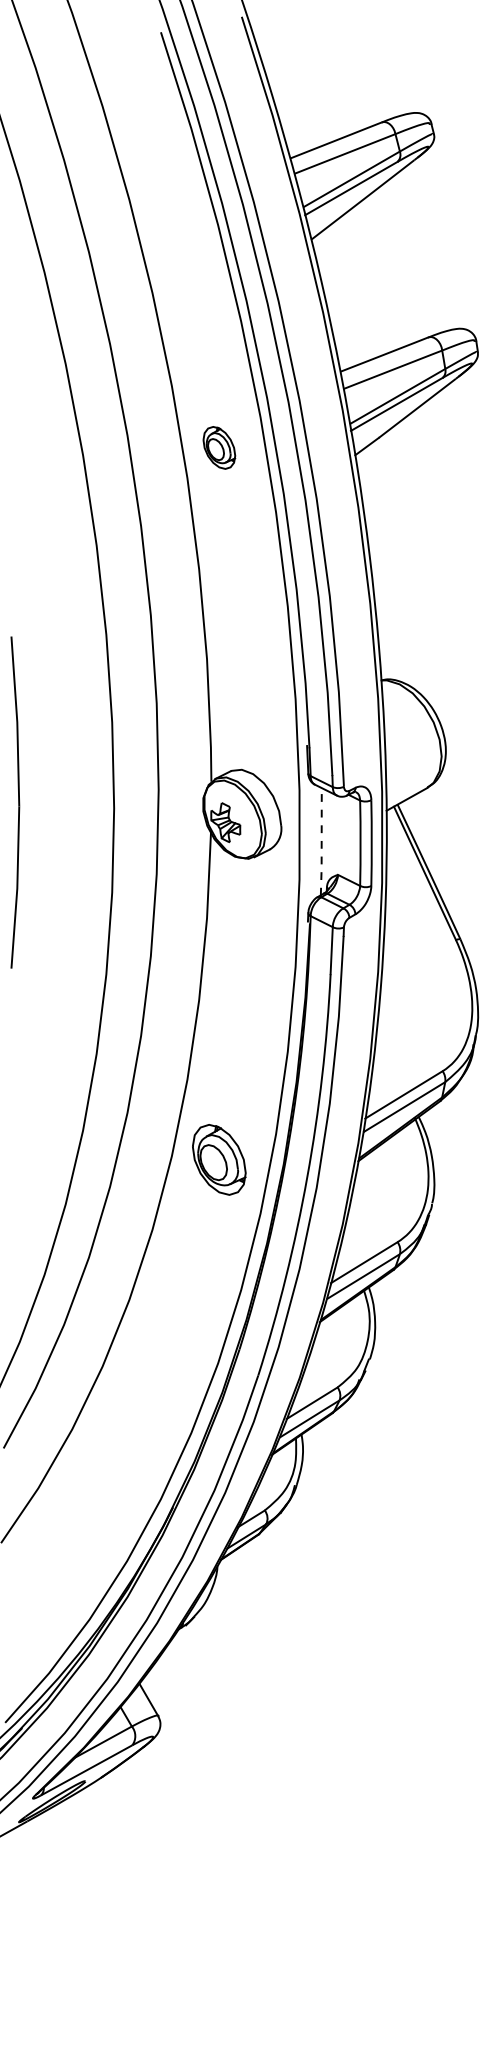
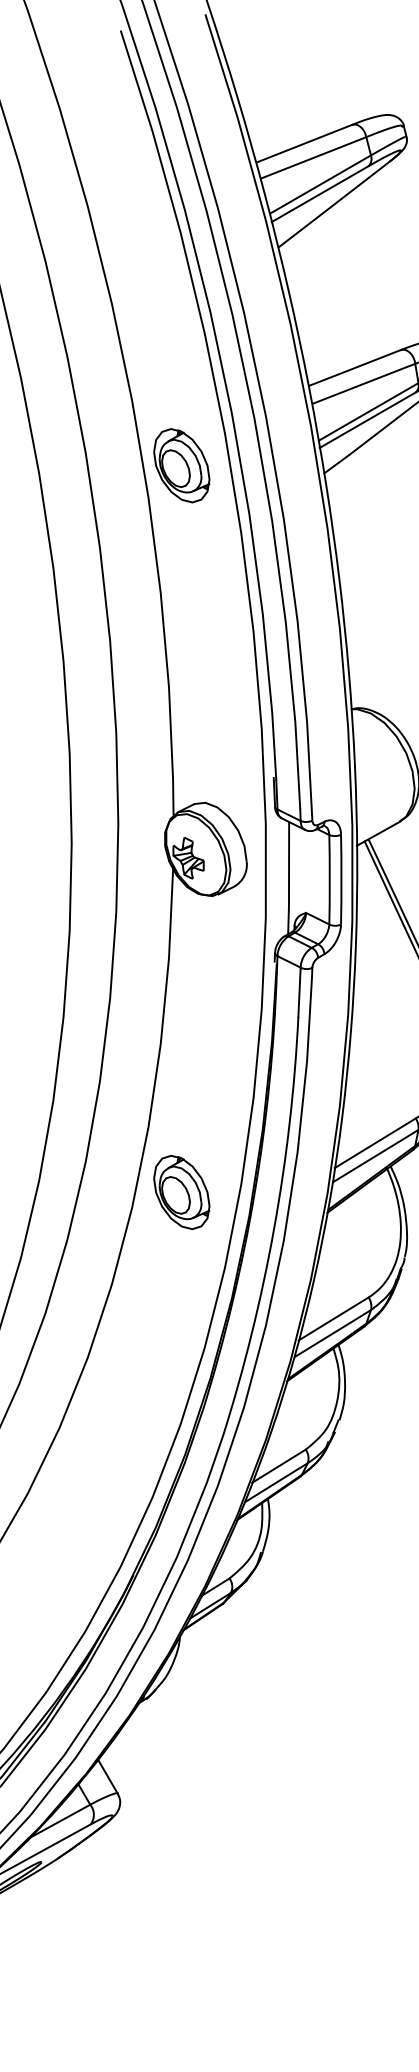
part: (219, 447) -> (182, 465), size x1.67
line: (321, 841) -> (288, 877), dashed -> solid
part: (219, 1159) -> (182, 1192), moved

